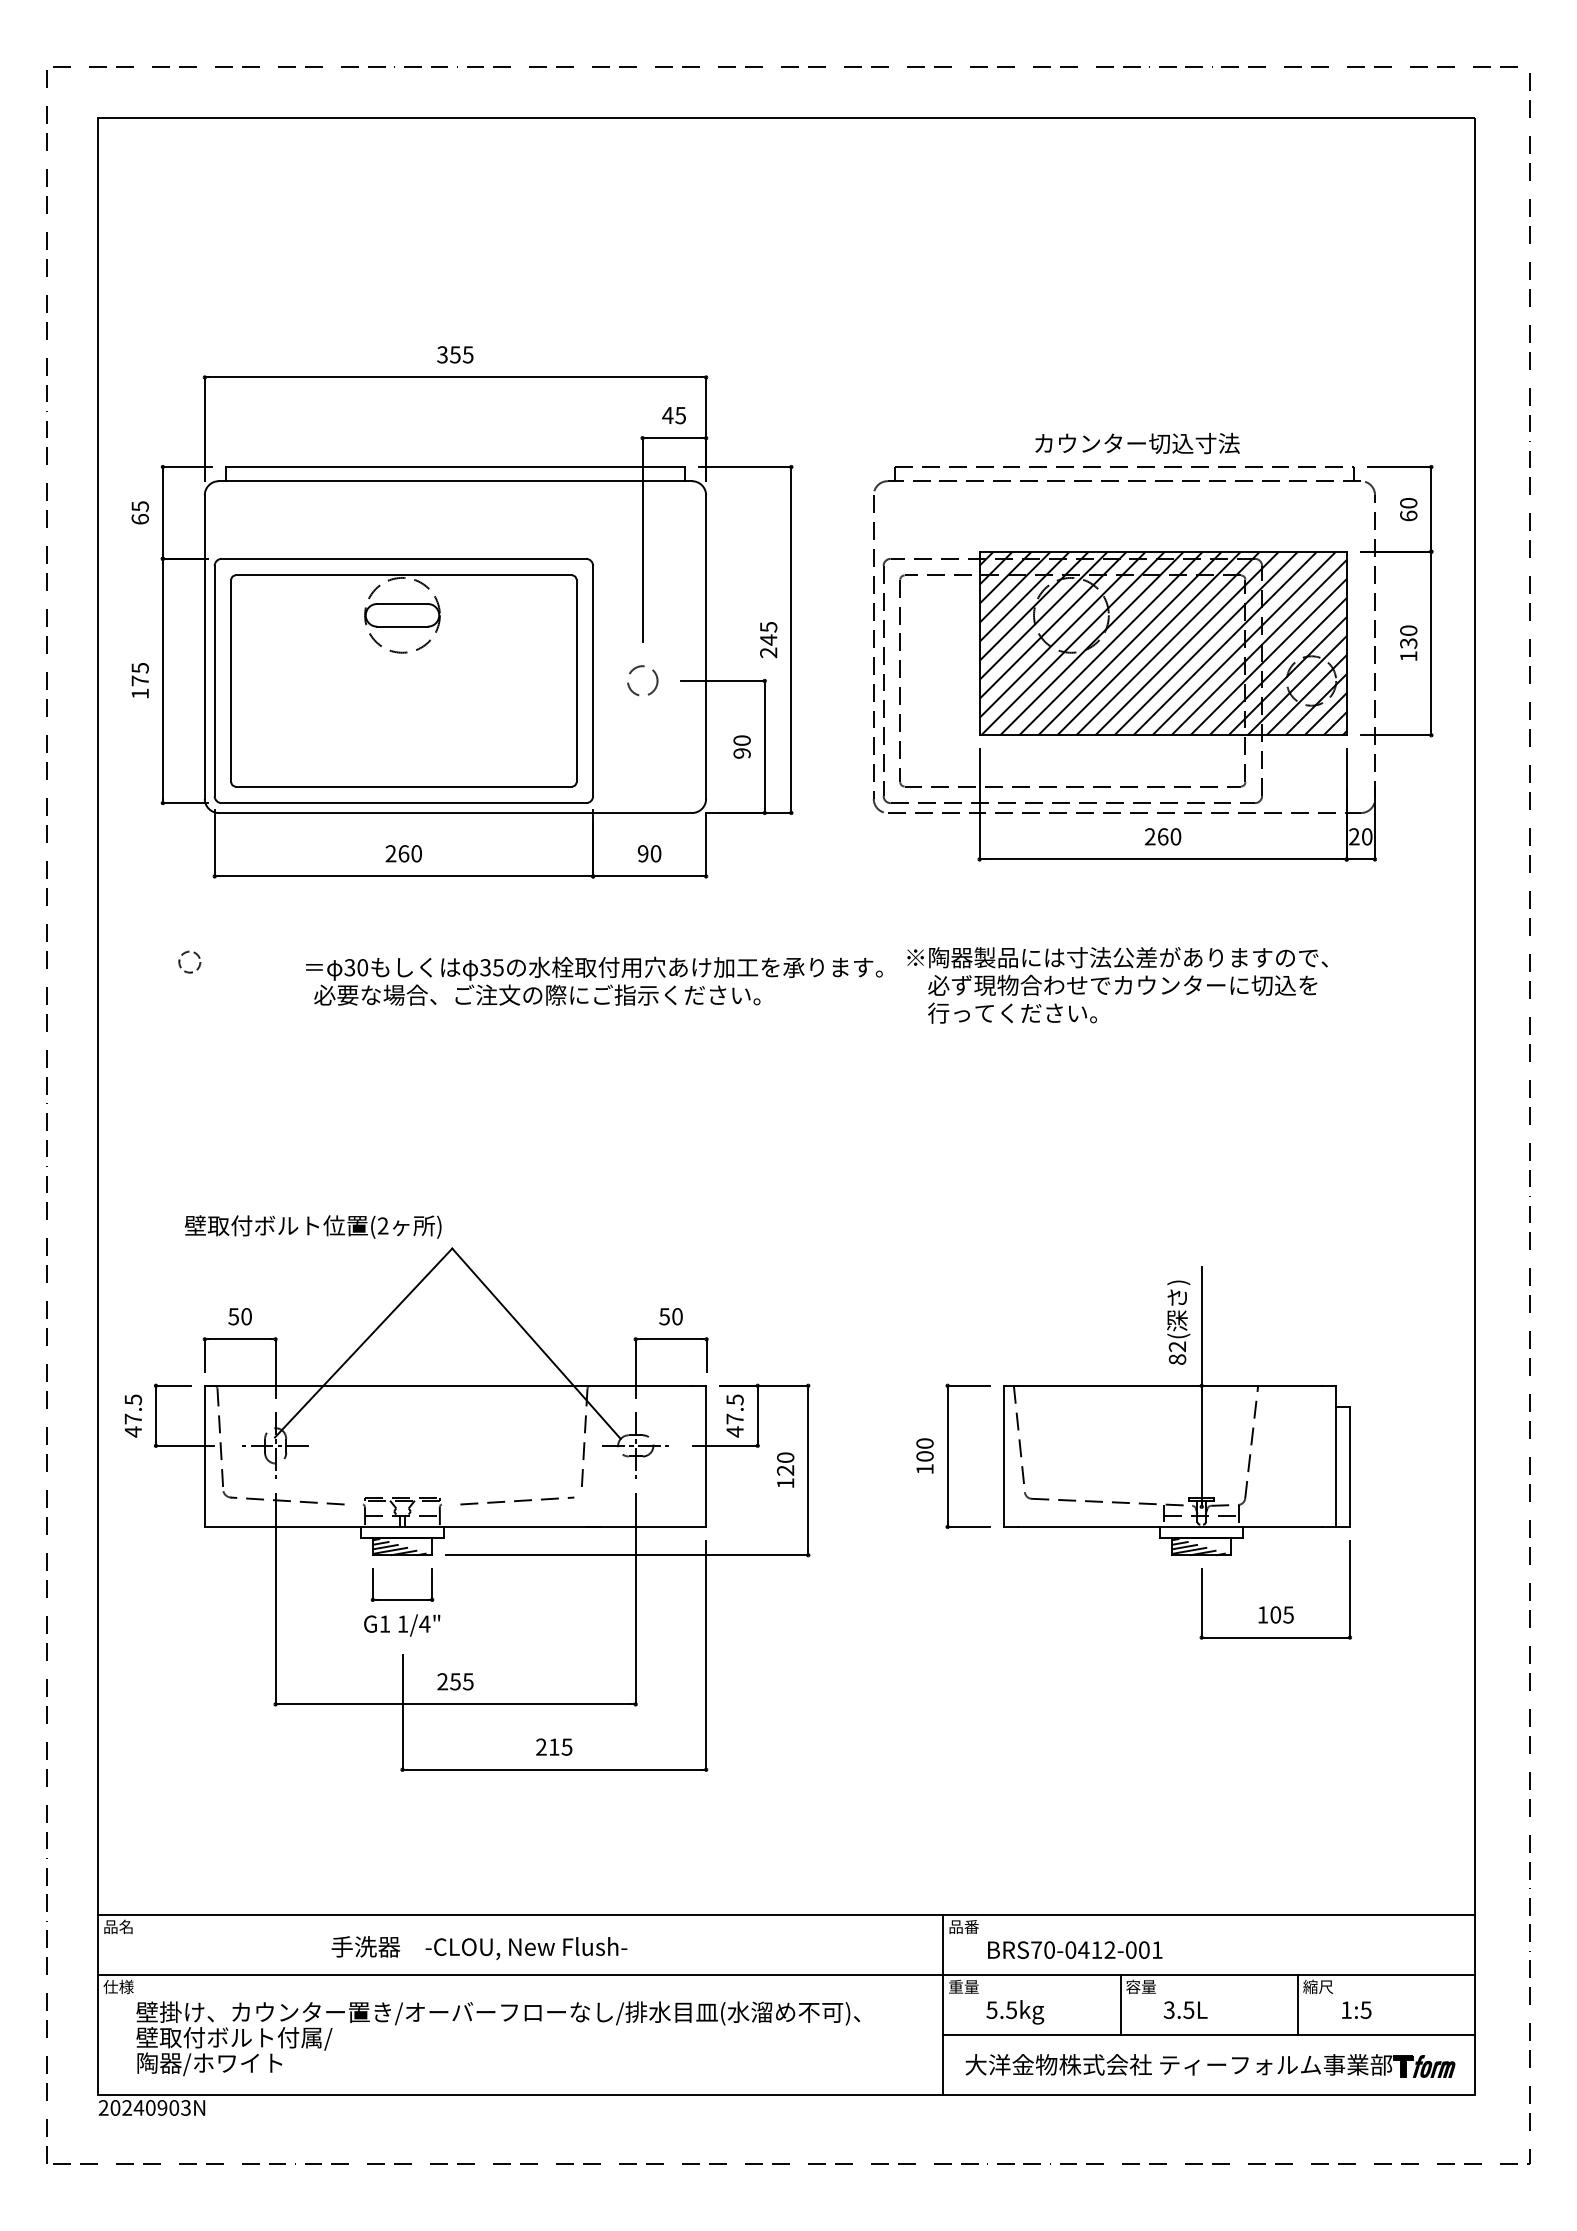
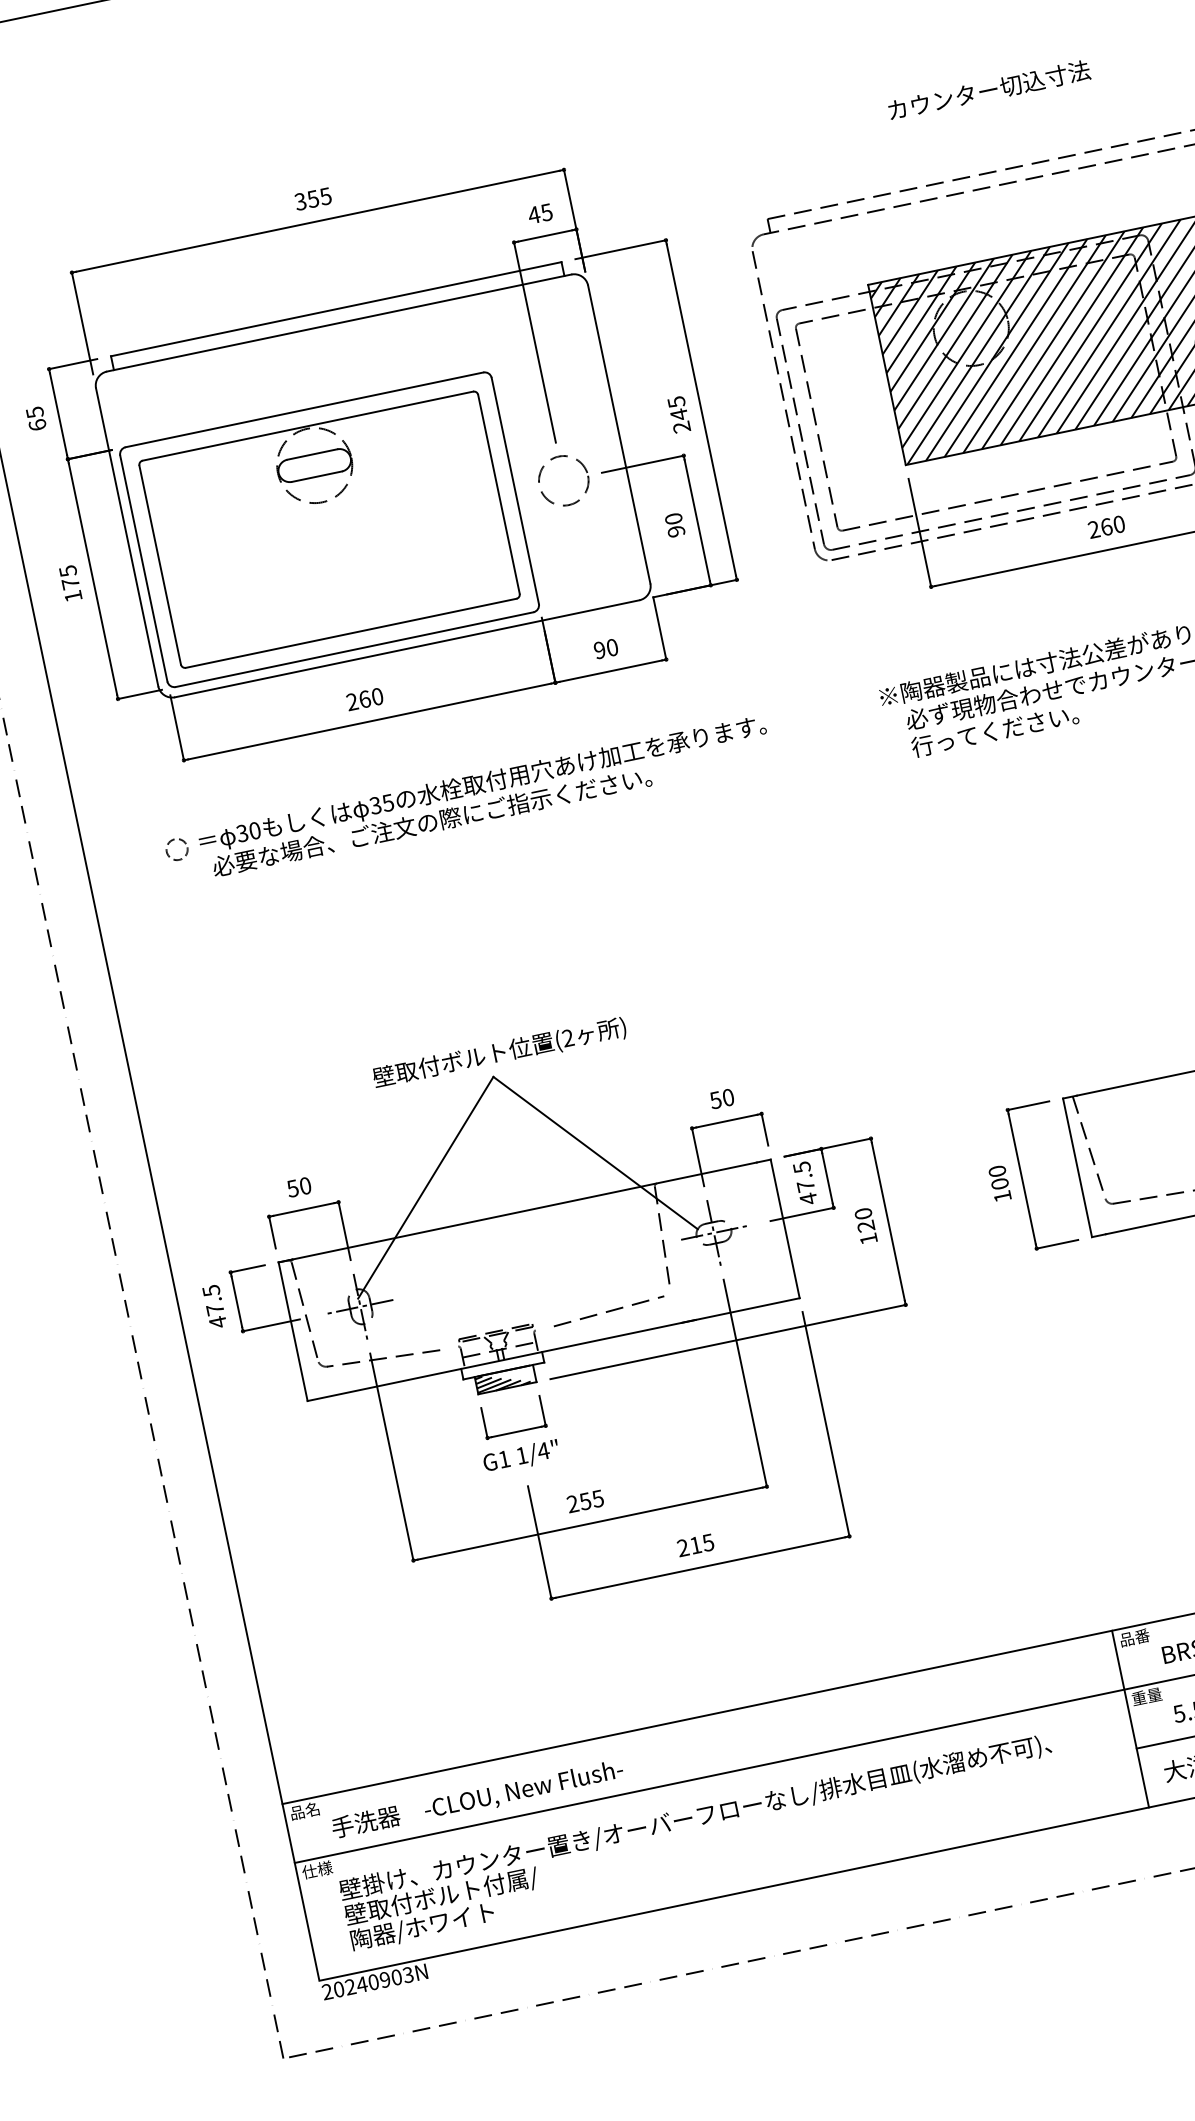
text: (1137, 443) -> (989, 90), moved
circle: (642, 680) -> (563, 480), size x1.67
text: (594, 980) -> (485, 795), moved
text: (313, 1226) -> (499, 1052), moved
text: (479, 1947) -> (477, 1799), moved

